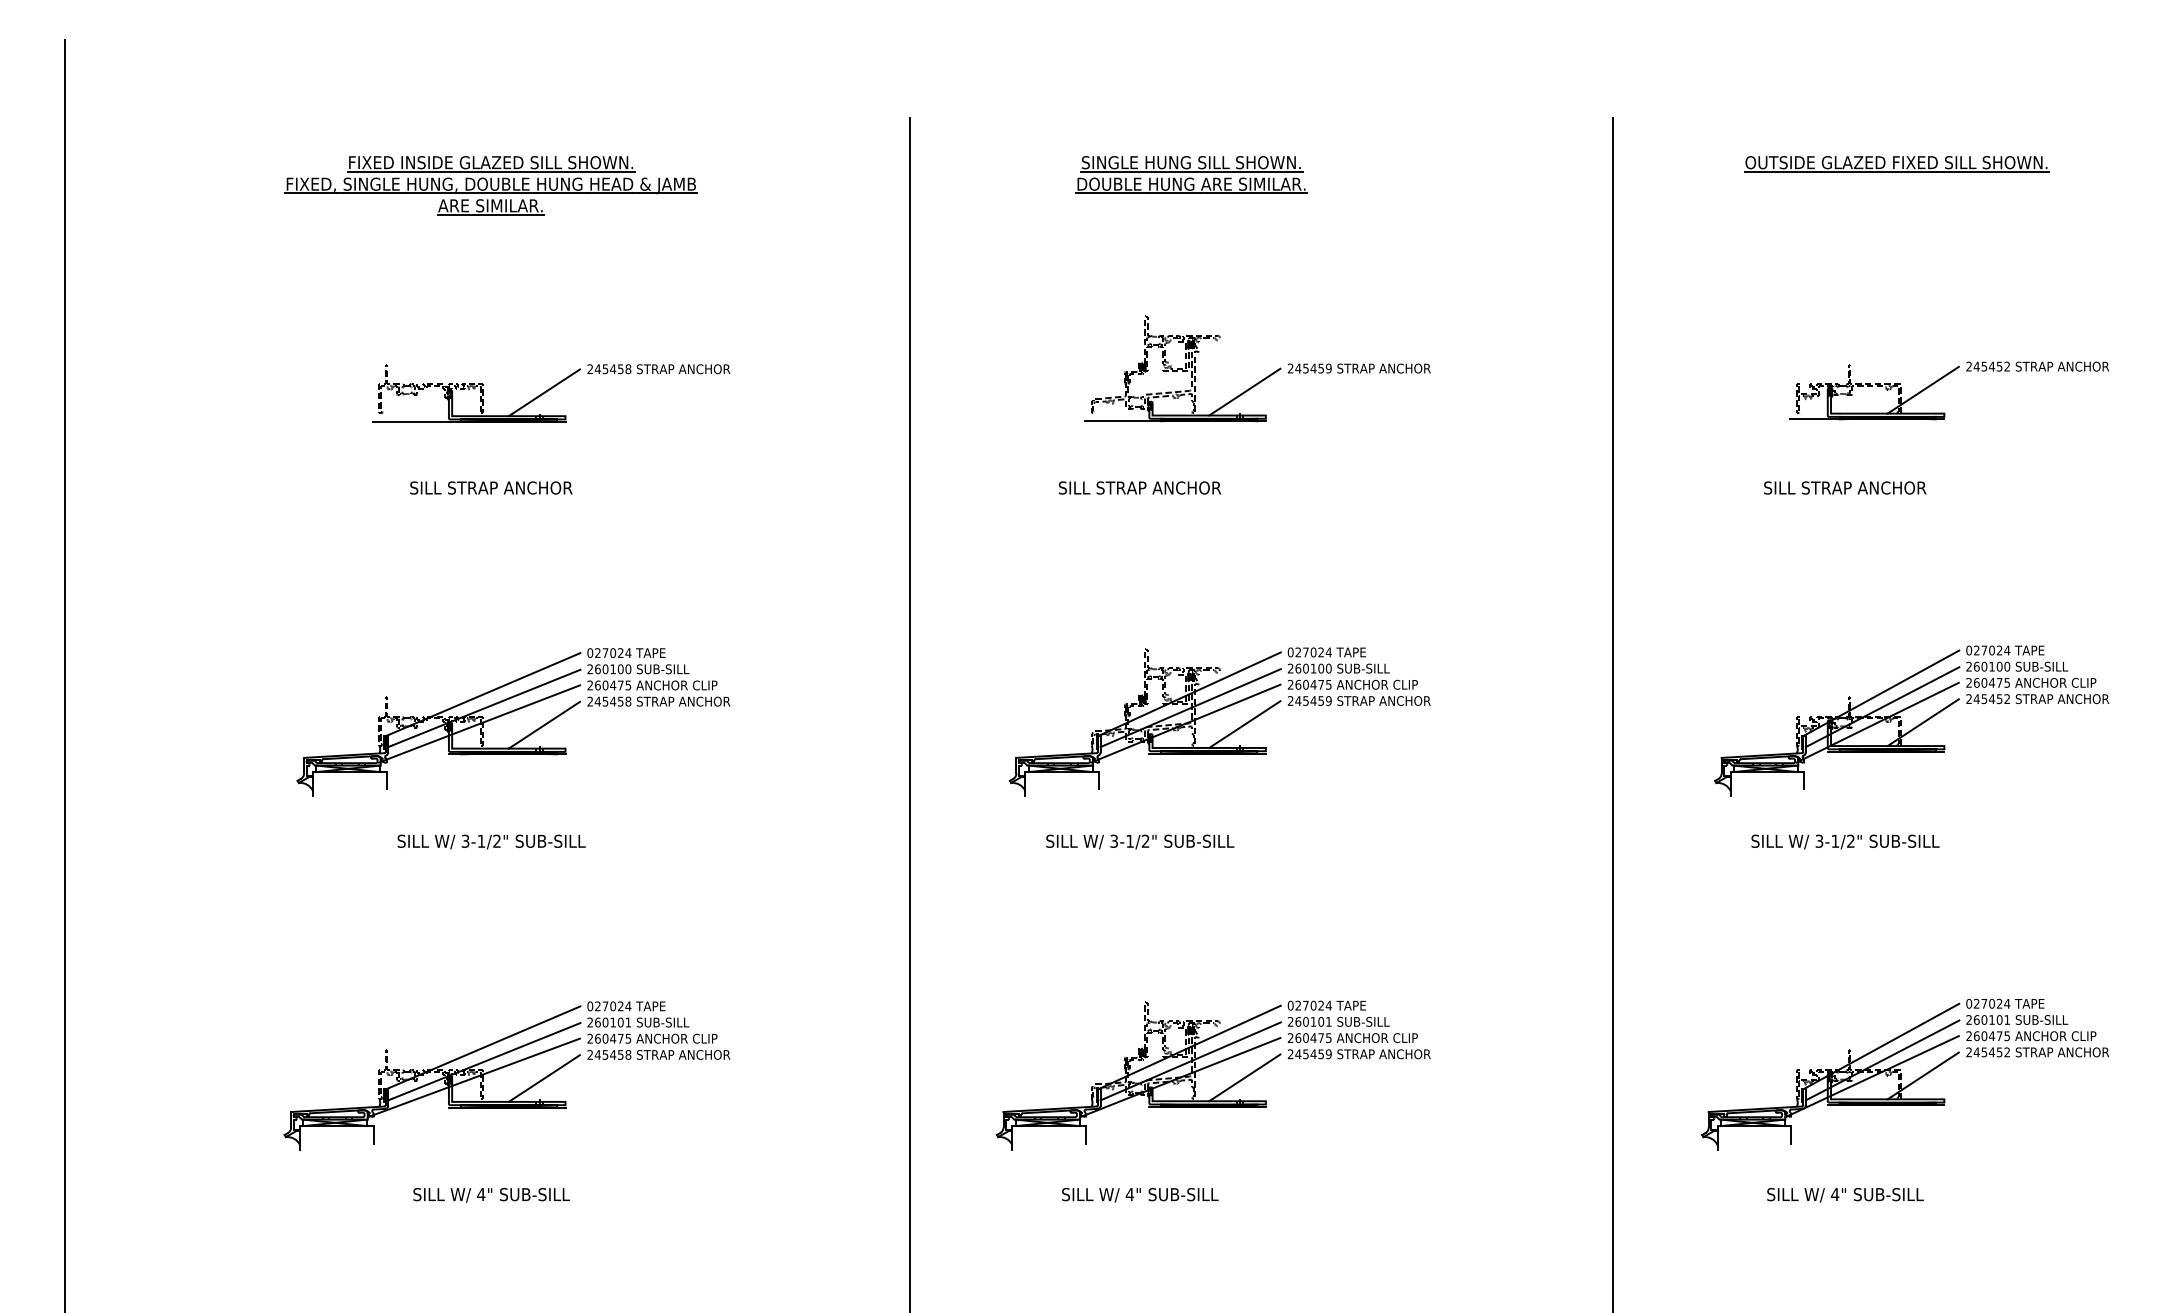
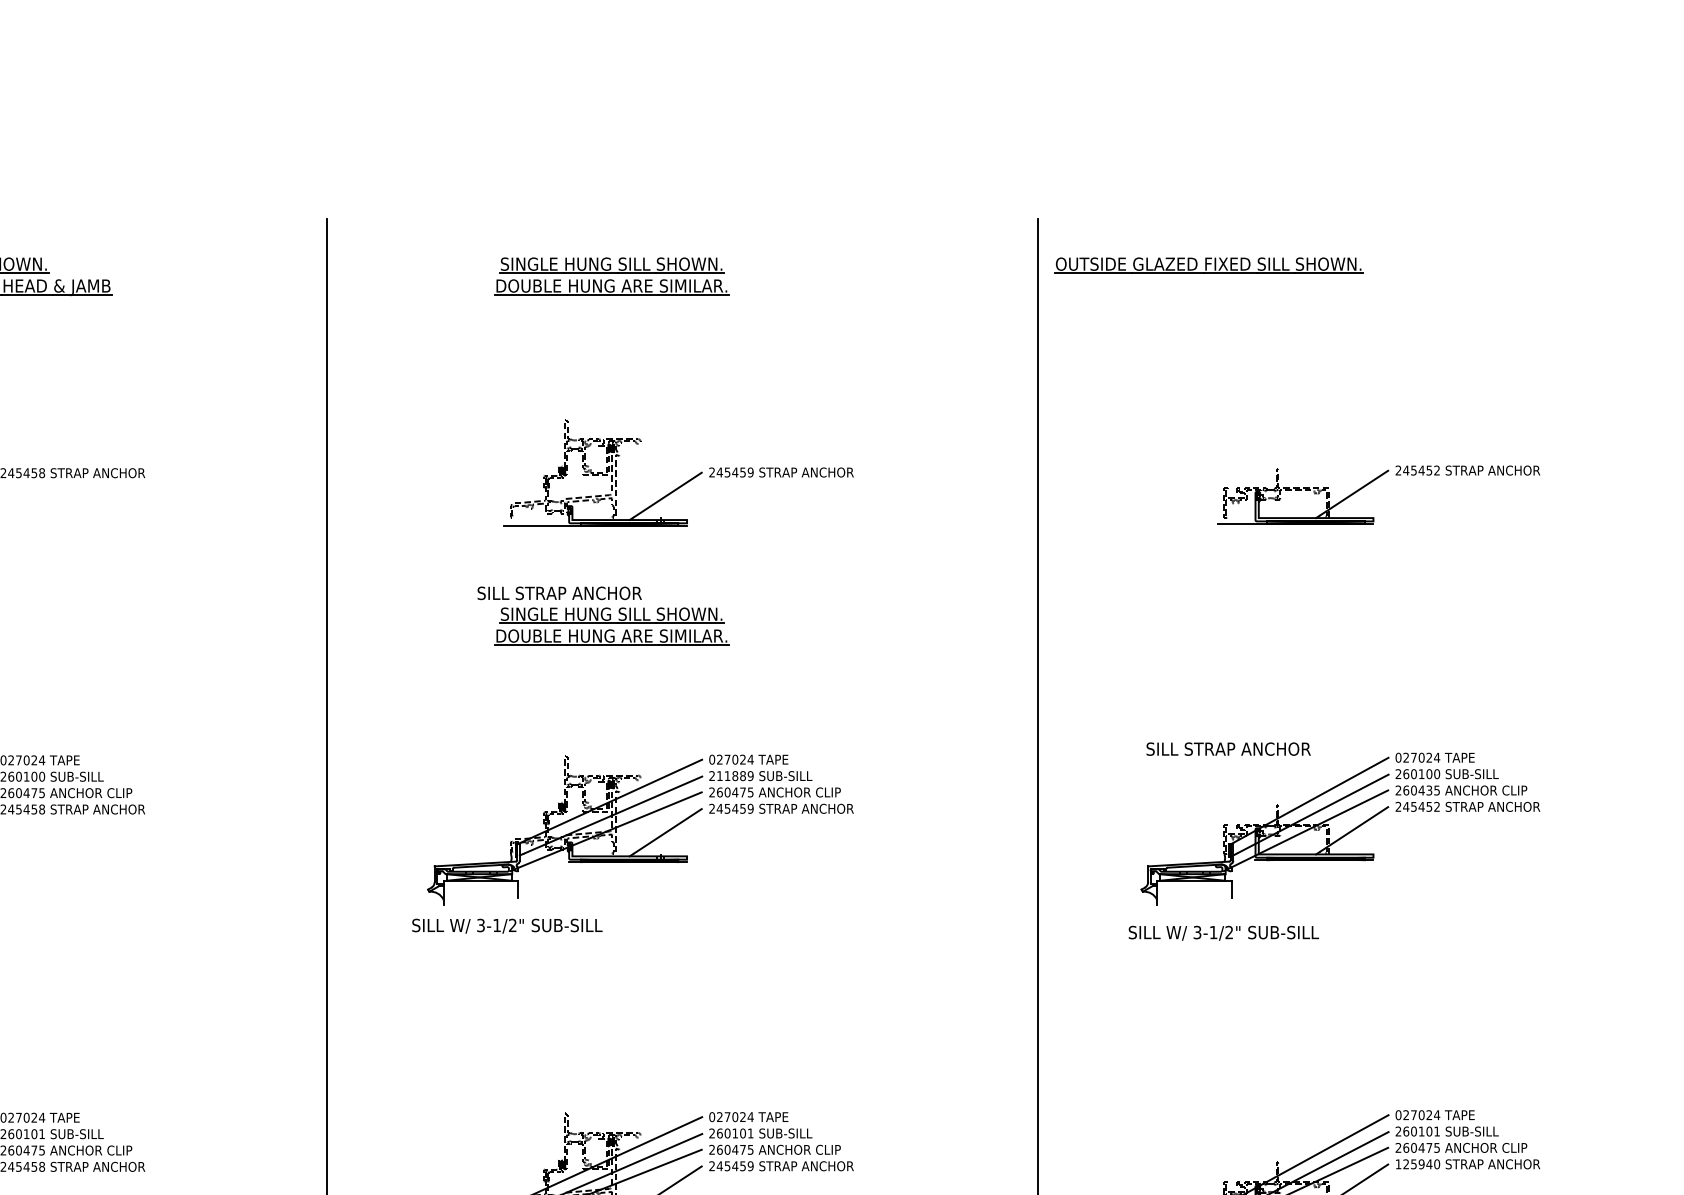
part: (1896, 164) -> (1208, 266), moved
text: (1845, 487) -> (1228, 748), moved
part: (1191, 520) -> (611, 626), added
text: (1313, 668) -> (735, 775), 260100 -> 211889
text: (1999, 682) -> (1429, 790), 260475 -> 260435
text: (1140, 841) -> (507, 925), moved
text: (1845, 841) -> (1223, 932), moved
text: (1988, 1052) -> (1418, 1164), 245452 -> 125940

